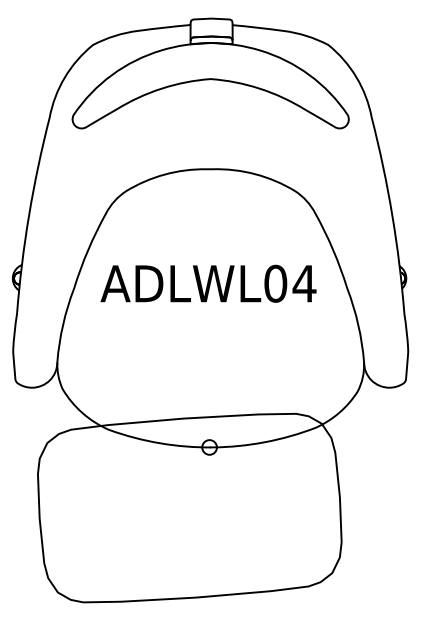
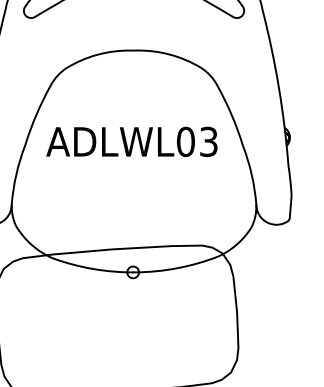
text: (304, 283) -> (208, 141), ADLWL04 -> ADLWL03

